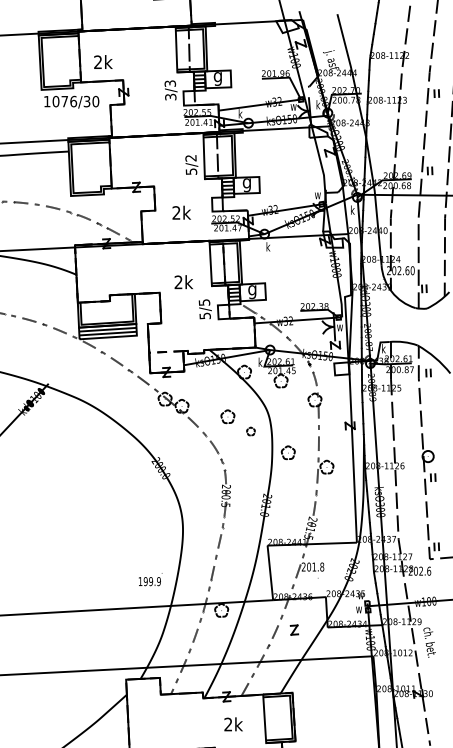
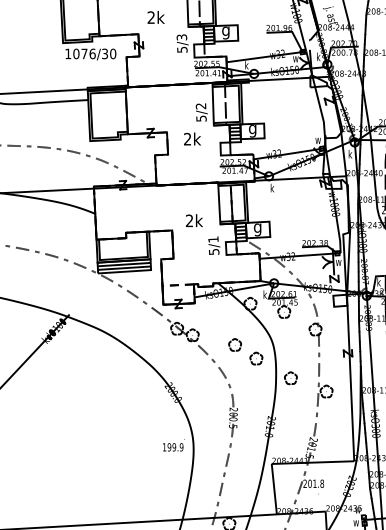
text: (103, 61) -> (156, 16), moved
text: (170, 96) -> (182, 49), 3/3 -> 5/3
text: (181, 212) -> (192, 138), moved
text: (204, 302) -> (213, 239), 5/5 -> 5/1
part: (250, 431) -> (255, 358), size x1.67
text: (150, 579) -> (173, 445), moved

